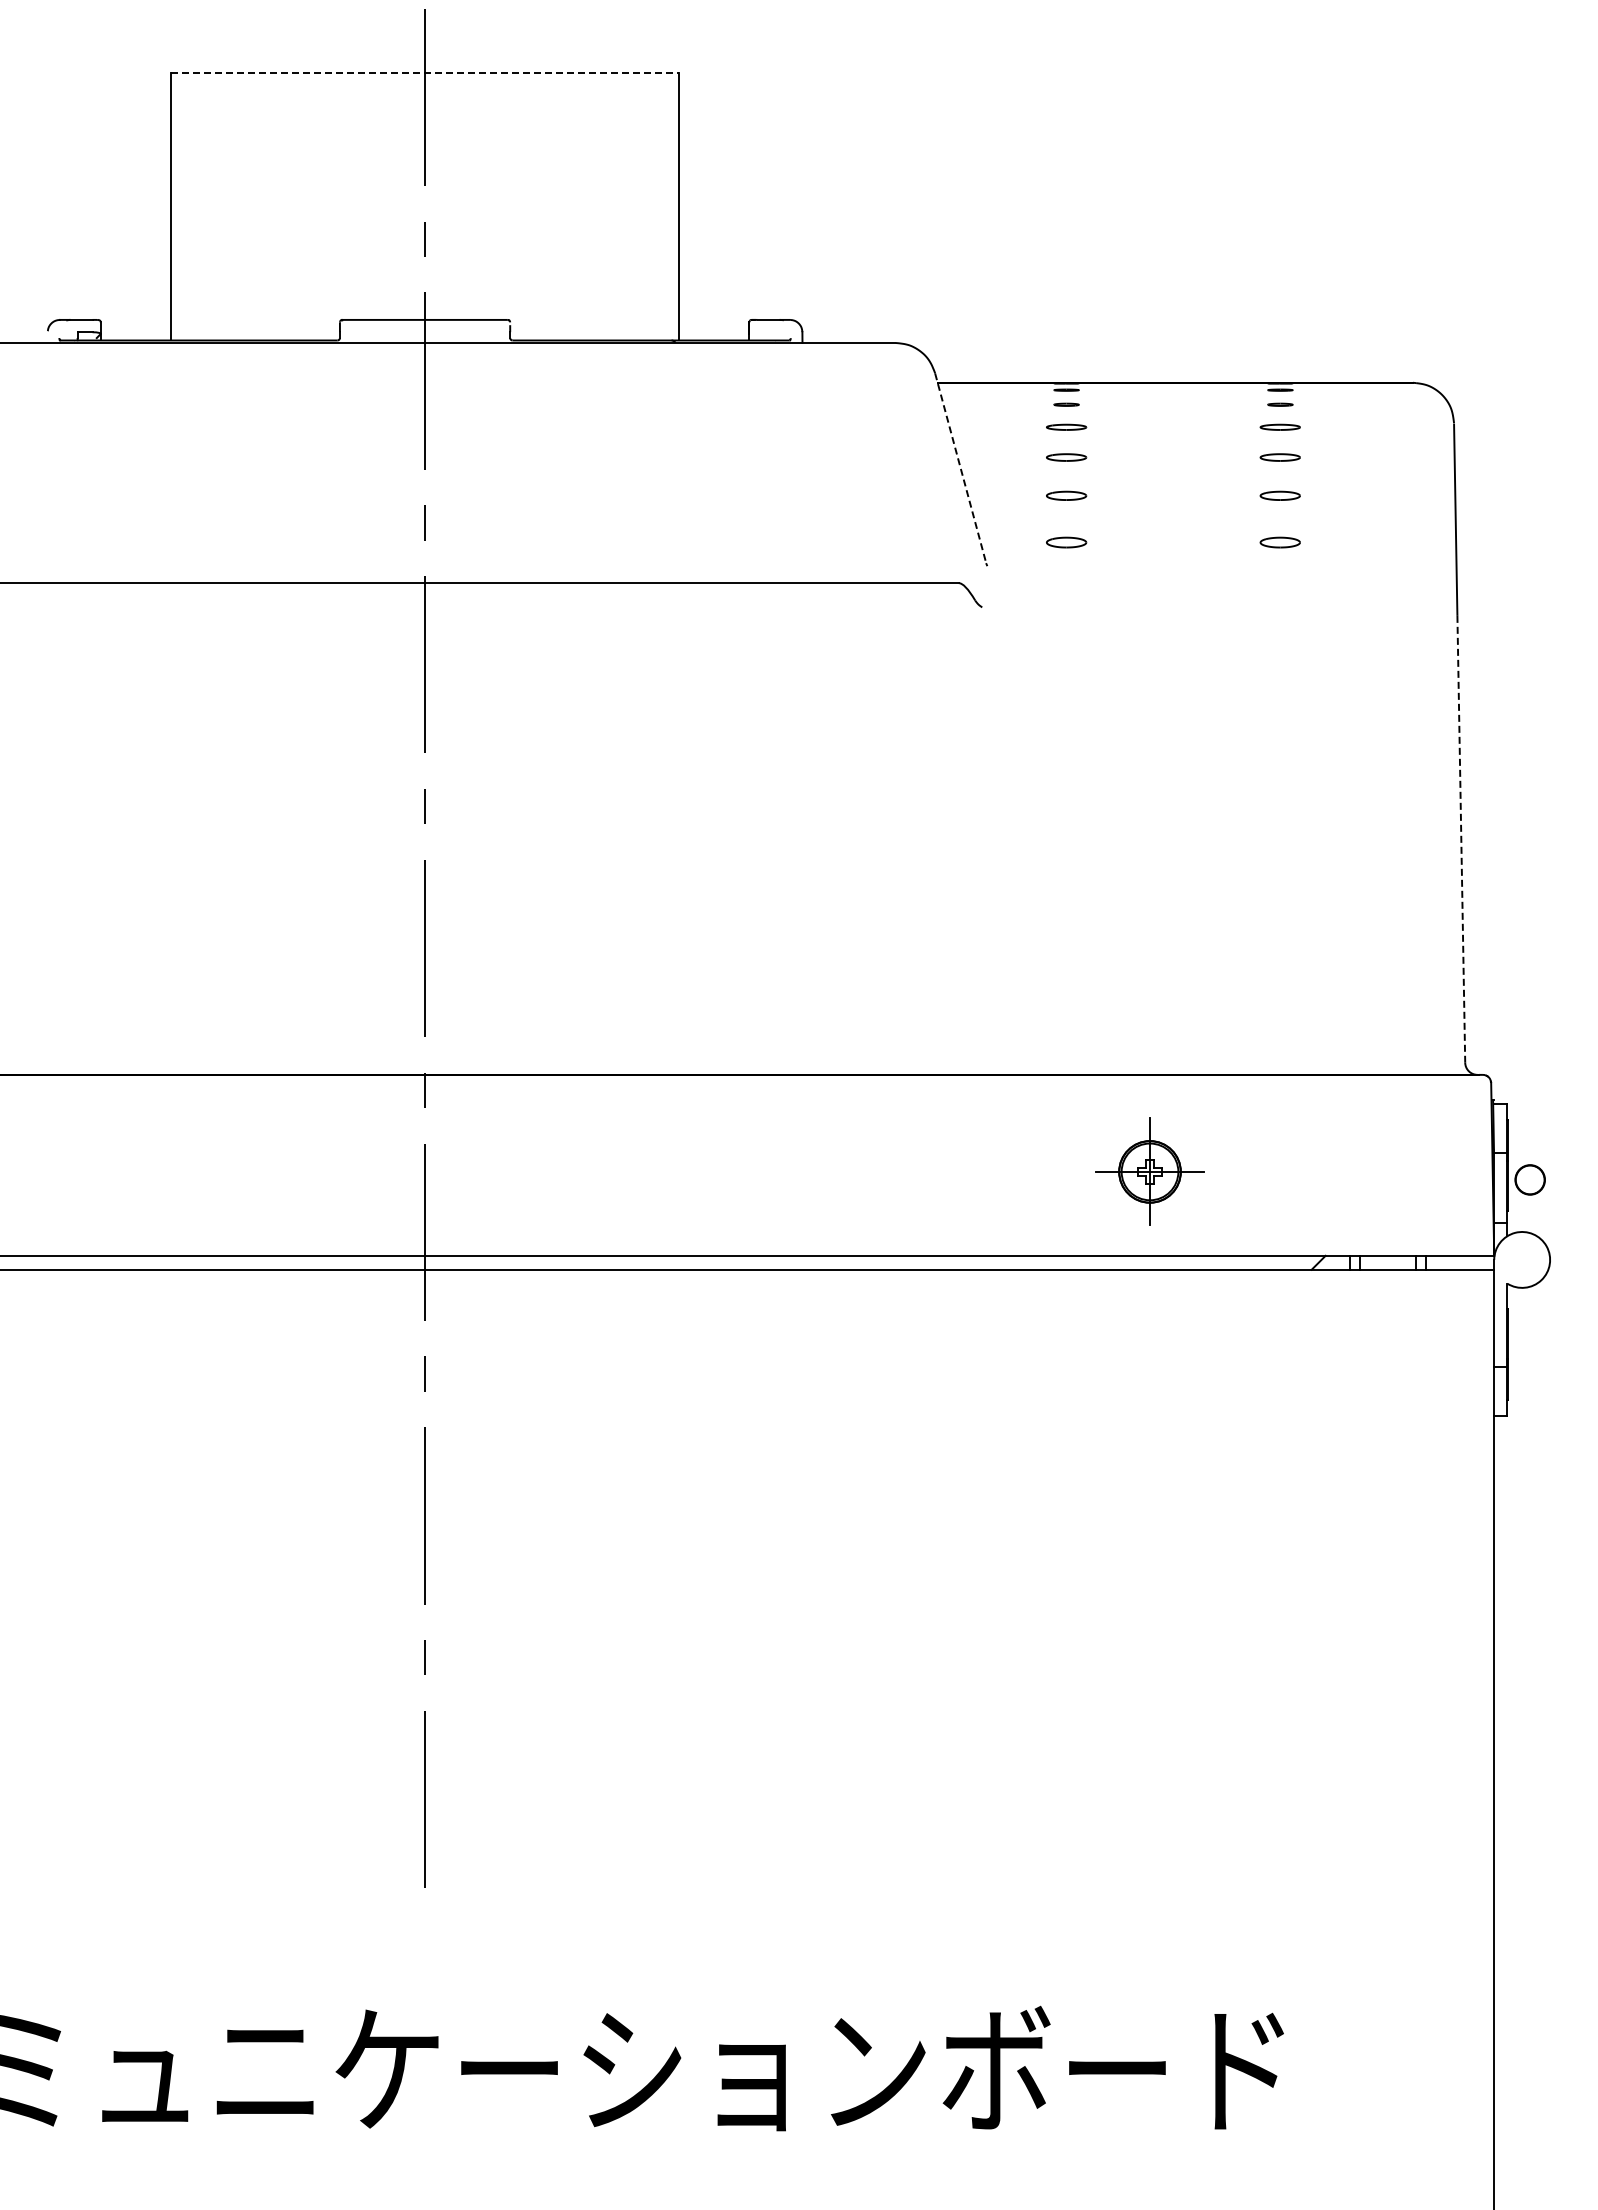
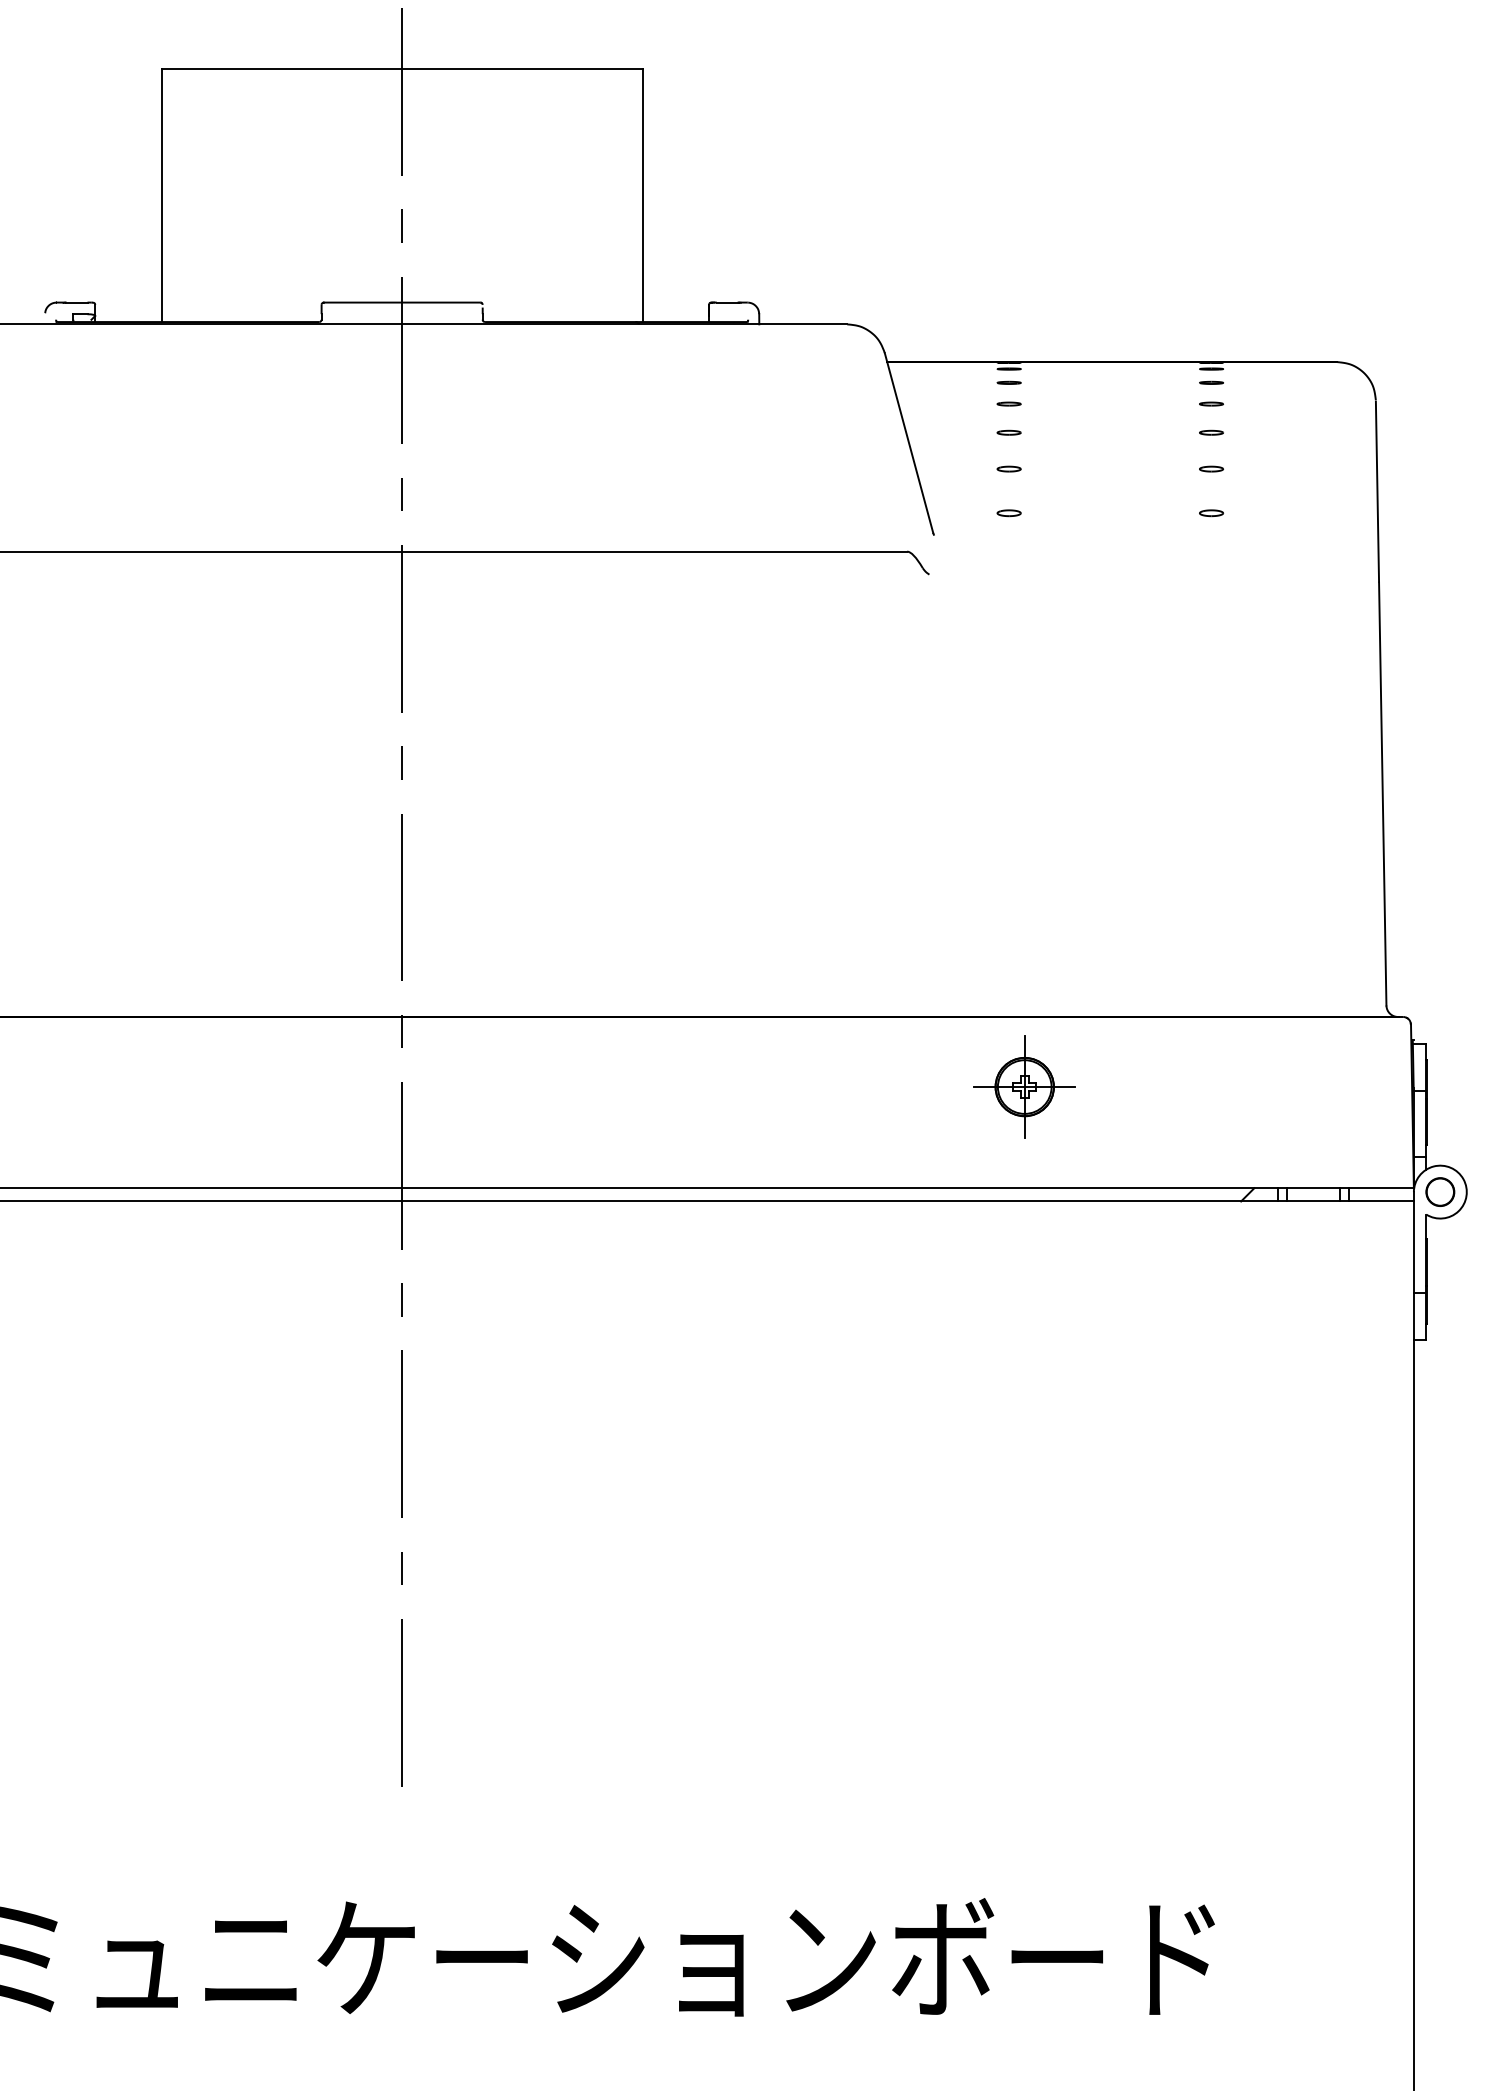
line: (425, 73) -> (402, 69), dashed -> solid
part: (1066, 426) -> (1009, 403), size x0.62
part: (1280, 426) -> (1211, 403), size x0.62
part: (1066, 457) -> (1009, 432), size x0.62
part: (1280, 457) -> (1211, 432), size x0.62
line: (960, 468) -> (908, 443), dashed -> solid
part: (1066, 495) -> (1009, 468), size x0.62
part: (1280, 495) -> (1211, 468), size x0.62
part: (1066, 542) -> (1009, 513), size x0.62
part: (1280, 542) -> (1211, 513), size x0.62
line: (1461, 839) -> (1382, 794), dashed -> solid
part: (1149, 1171) -> (1024, 1086), moved
circle: (1529, 1179) -> (1439, 1191), moved

